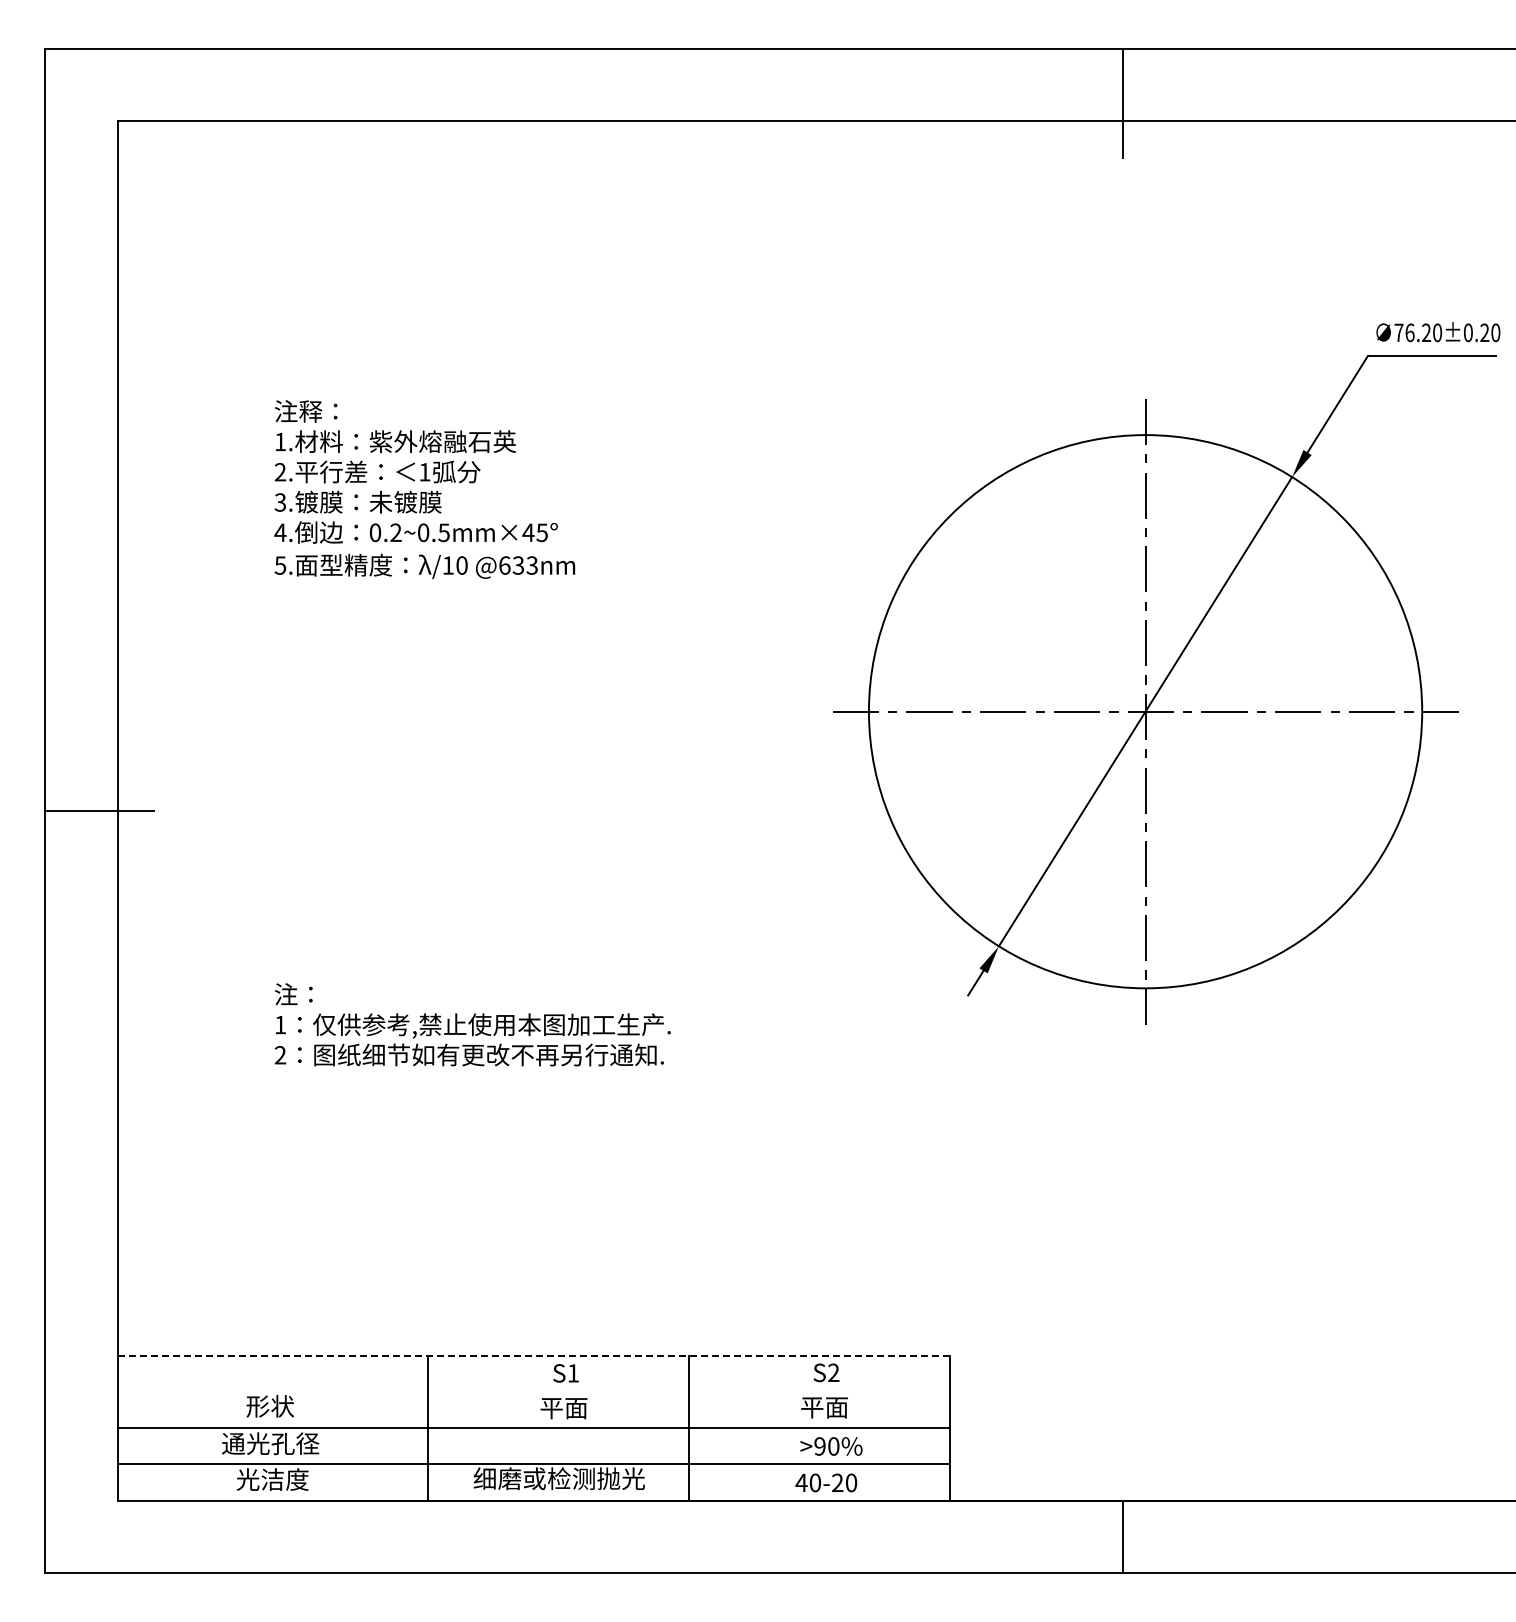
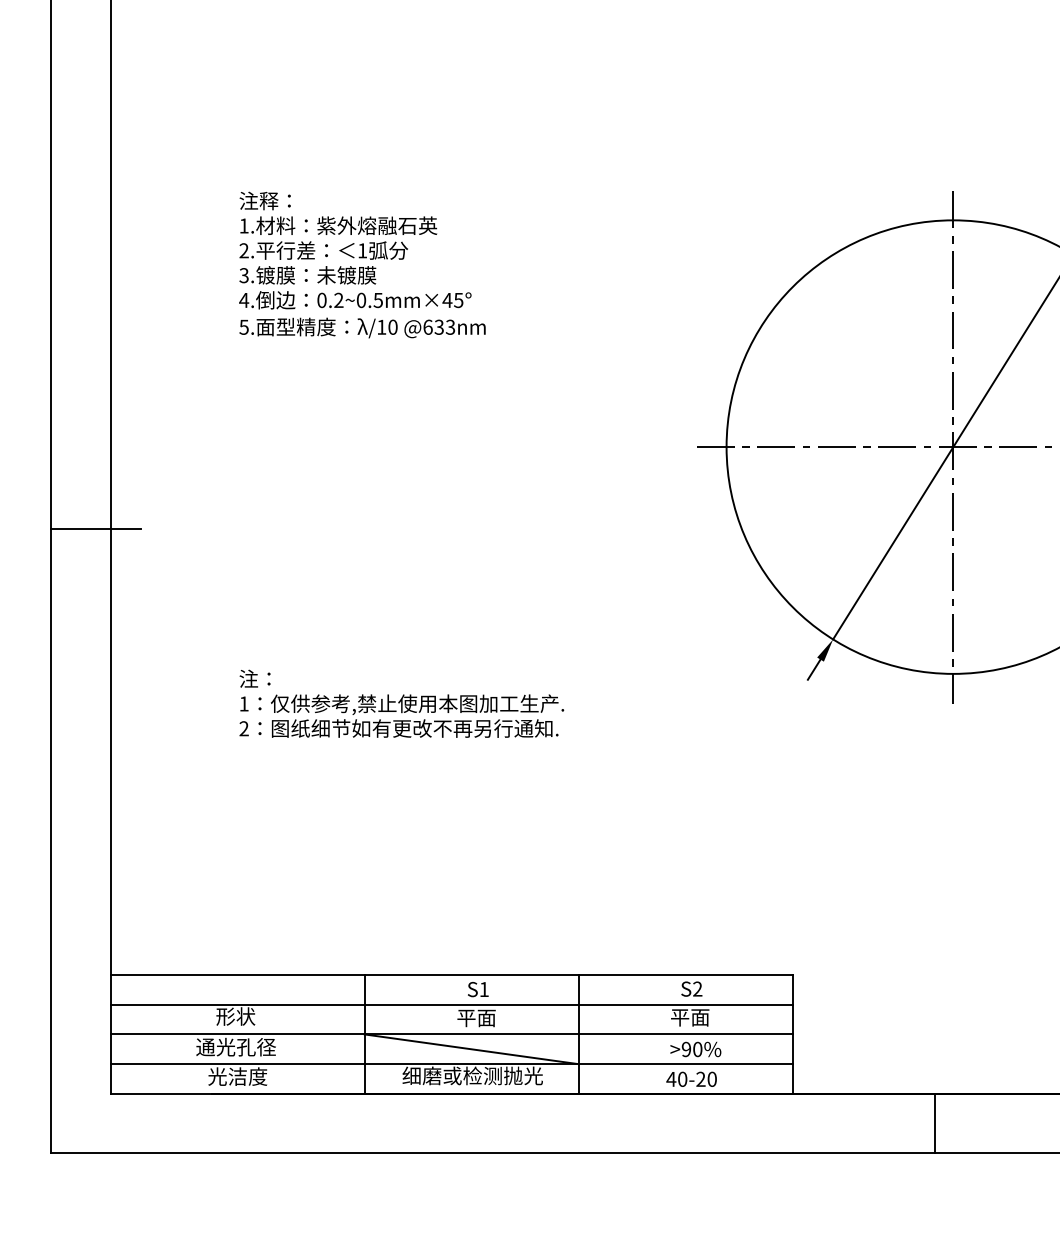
line: (534, 1355) -> (452, 974), dashed -> solid
line: (533, 1391) -> (451, 1004), added
line: (557, 1446) -> (471, 1049), added

